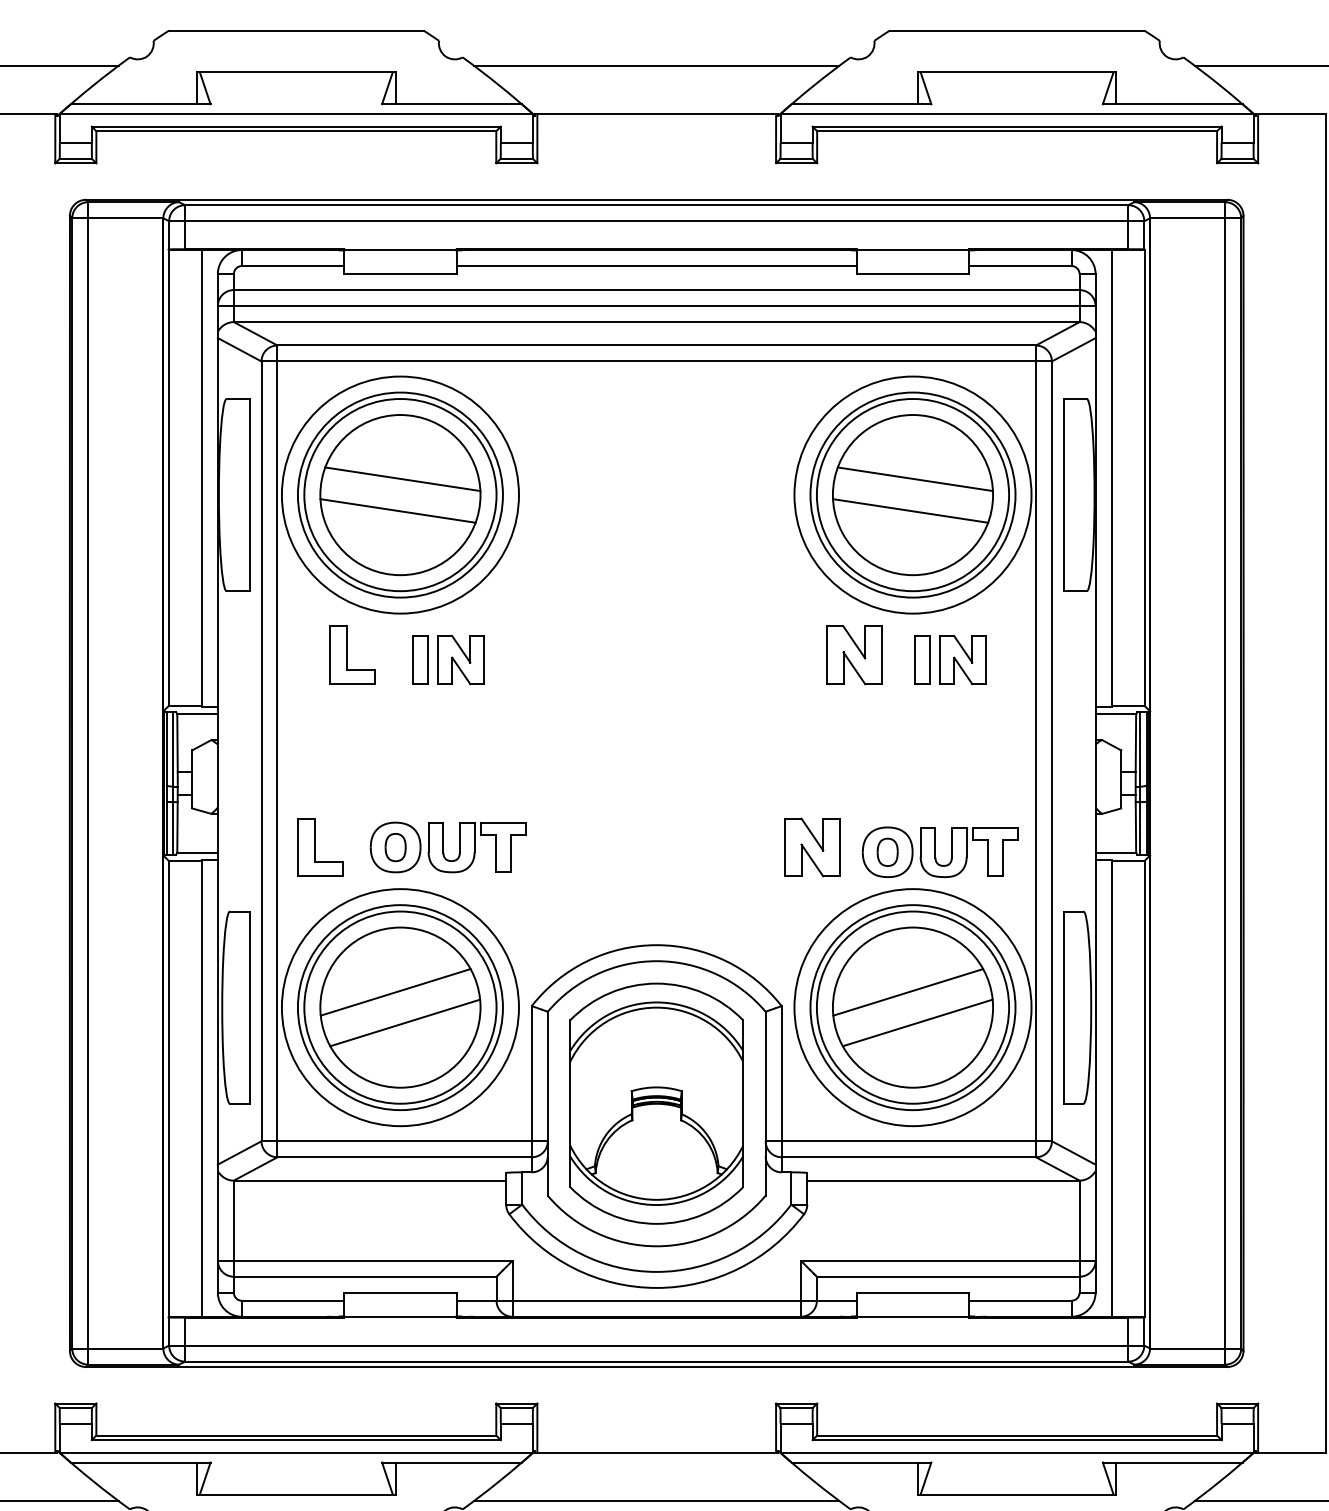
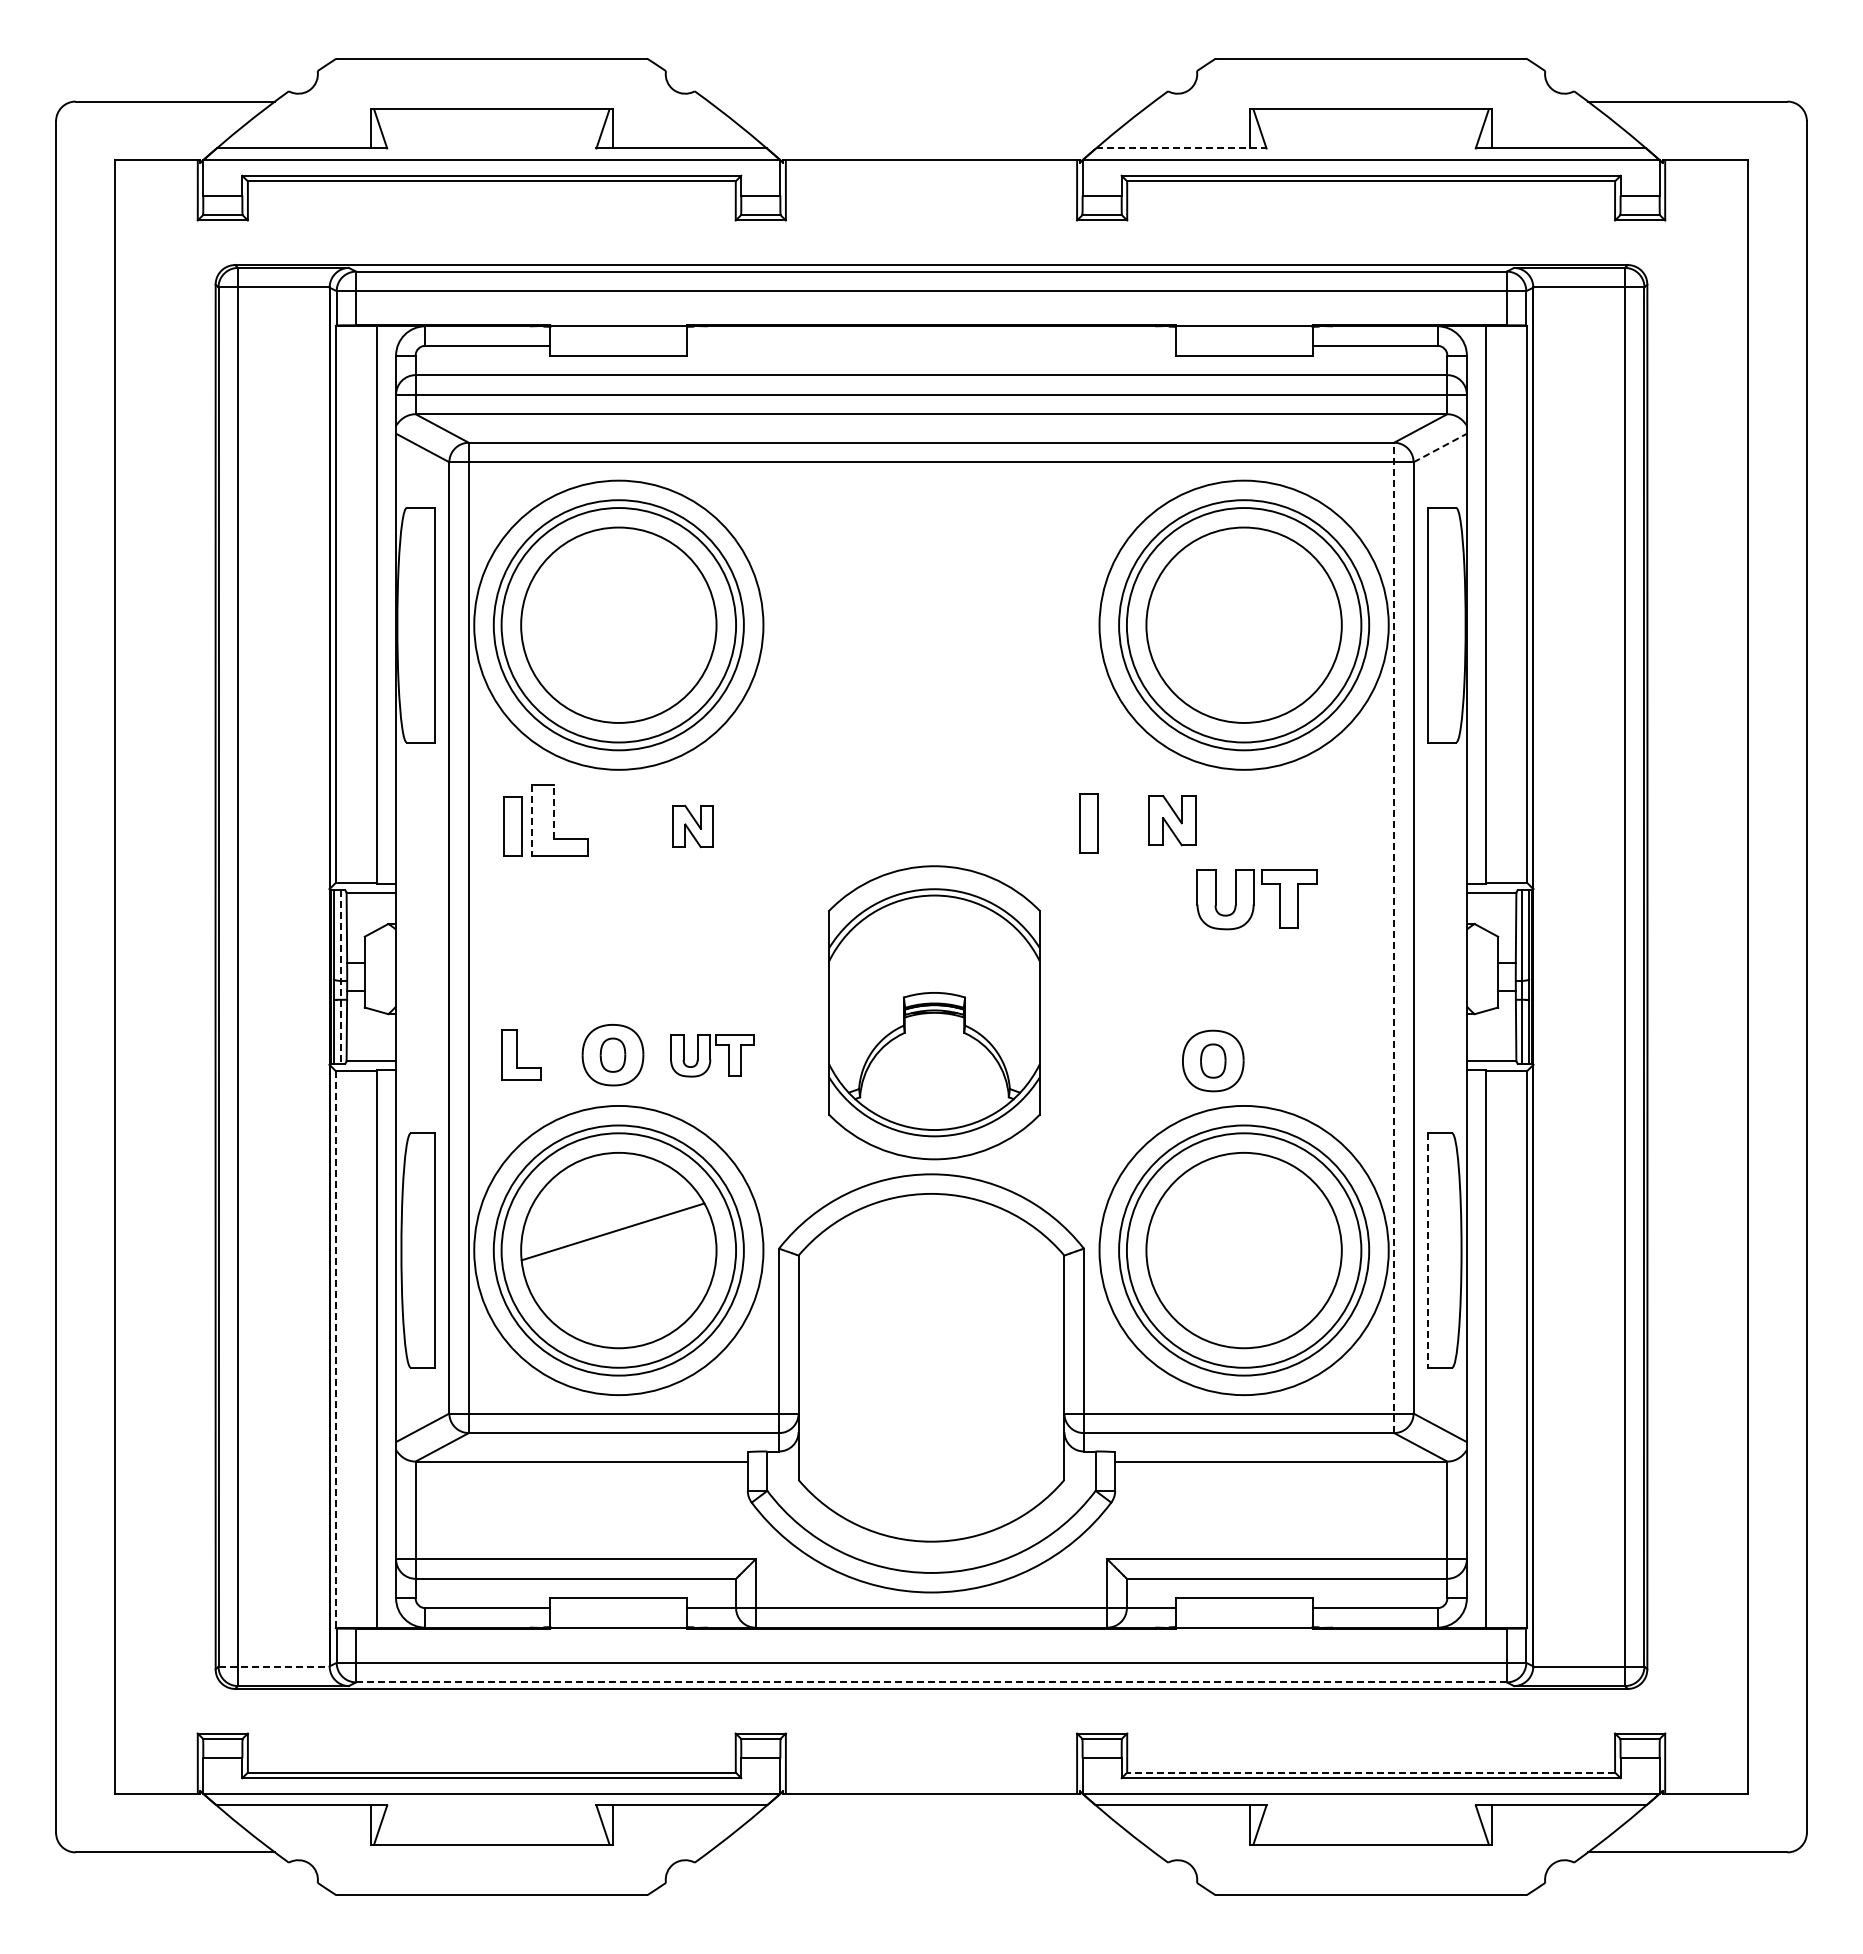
line: (656, 65) -> (931, 101), removed
line: (861, 104) -> (1181, 148), solid -> dashed
line: (656, 265) -> (931, 345), removed
line: (1073, 349) -> (1440, 447), solid -> dashed
line: (402, 478) -> (621, 605), removed
line: (914, 478) -> (1246, 605), removed
line: (397, 510) -> (615, 644), removed
line: (910, 510) -> (1240, 644), removed
line: (347, 648) -> (554, 812), solid -> dashed
line: (329, 655) -> (532, 821), solid -> dashed
part: (854, 655) -> (1172, 820), size x0.7
part: (419, 660) -> (512, 826), moved
part: (460, 660) -> (692, 826), size x0.7
part: (921, 660) -> (1088, 823), moved
part: (963, 660) -> (1305, 826), removed
line: (1036, 751) -> (1394, 937), solid -> dashed
line: (173, 783) -> (341, 977), solid -> dashed
part: (319, 846) -> (520, 1054), size x0.7
part: (812, 846) -> (1121, 1054), removed
part: (477, 847) -> (712, 1055), size x0.7
part: (969, 852) -> (1256, 899), moved
line: (907, 992) -> (1237, 1231), removed
line: (1063, 1008) -> (1427, 1251), solid -> dashed
line: (405, 1022) -> (624, 1268), removed
line: (917, 1022) -> (1249, 1268), removed
line: (168, 1089) -> (335, 1350), solid -> dashed
part: (656, 1103) -> (934, 1012), moved
line: (118, 1348) -> (274, 1666), solid -> dashed
line: (656, 1361) -> (931, 1682), solid -> dashed
line: (1017, 1435) -> (1371, 1772), solid -> dashed
line: (656, 1501) -> (931, 1852), removed

